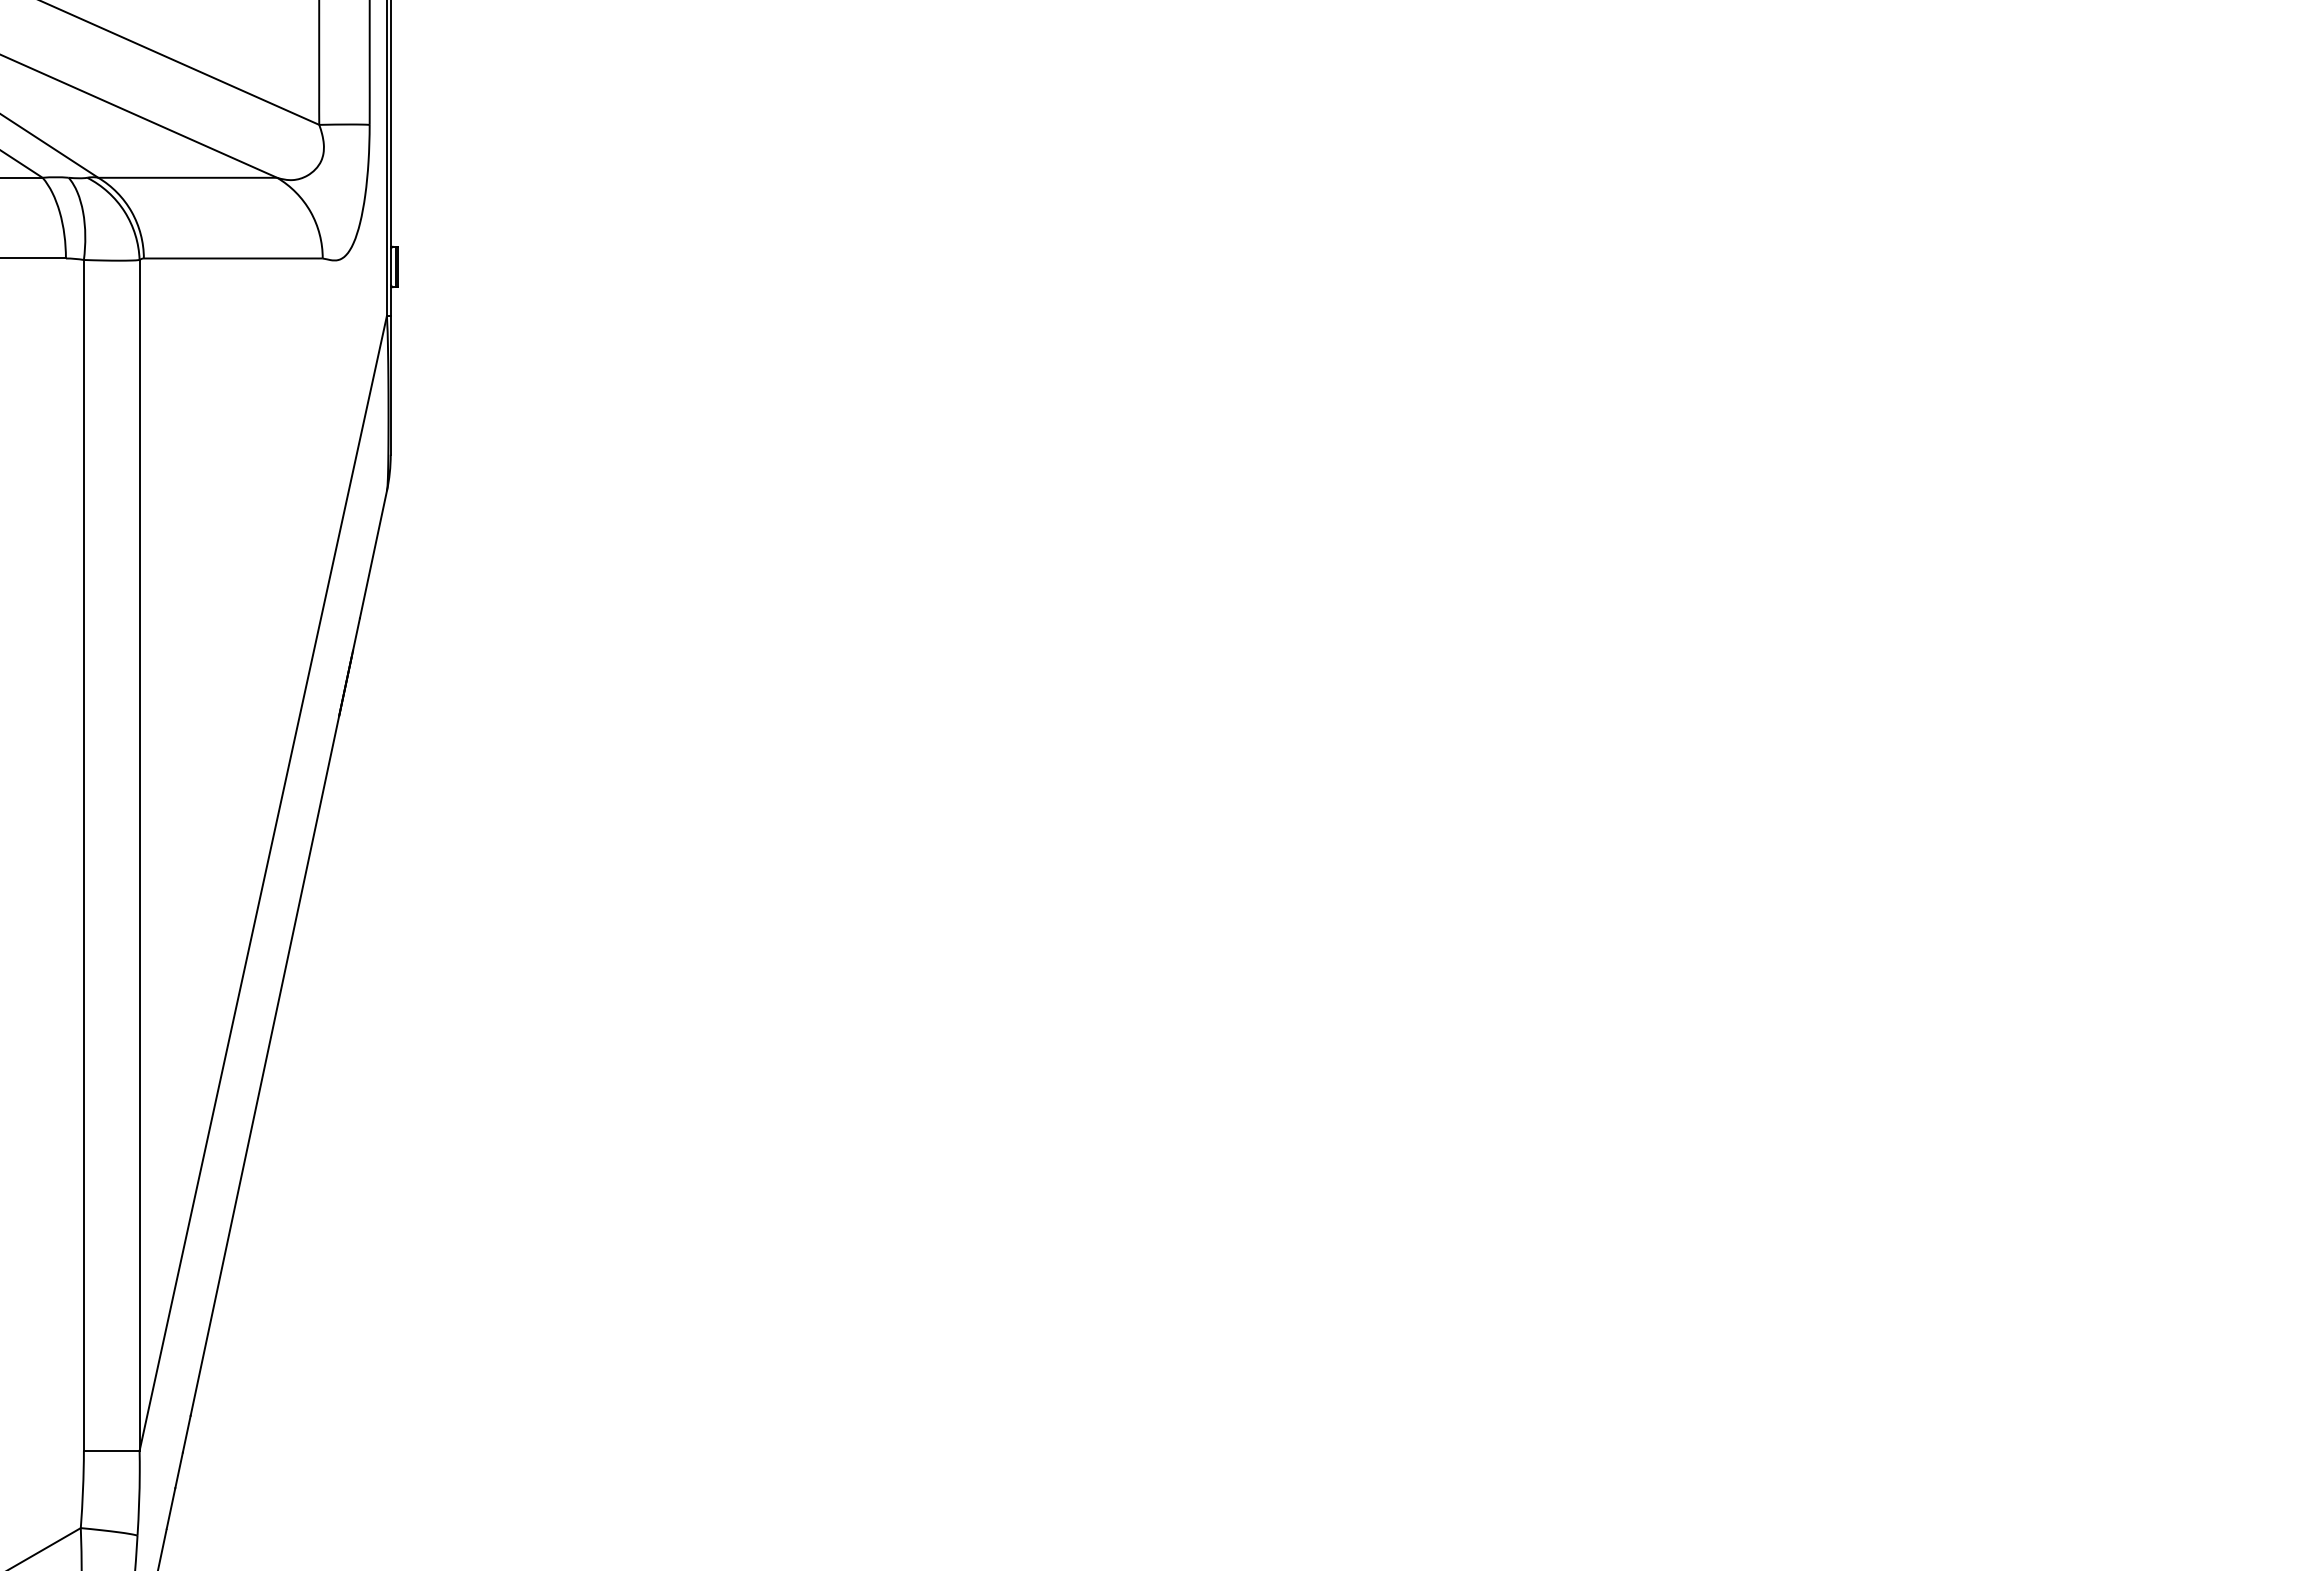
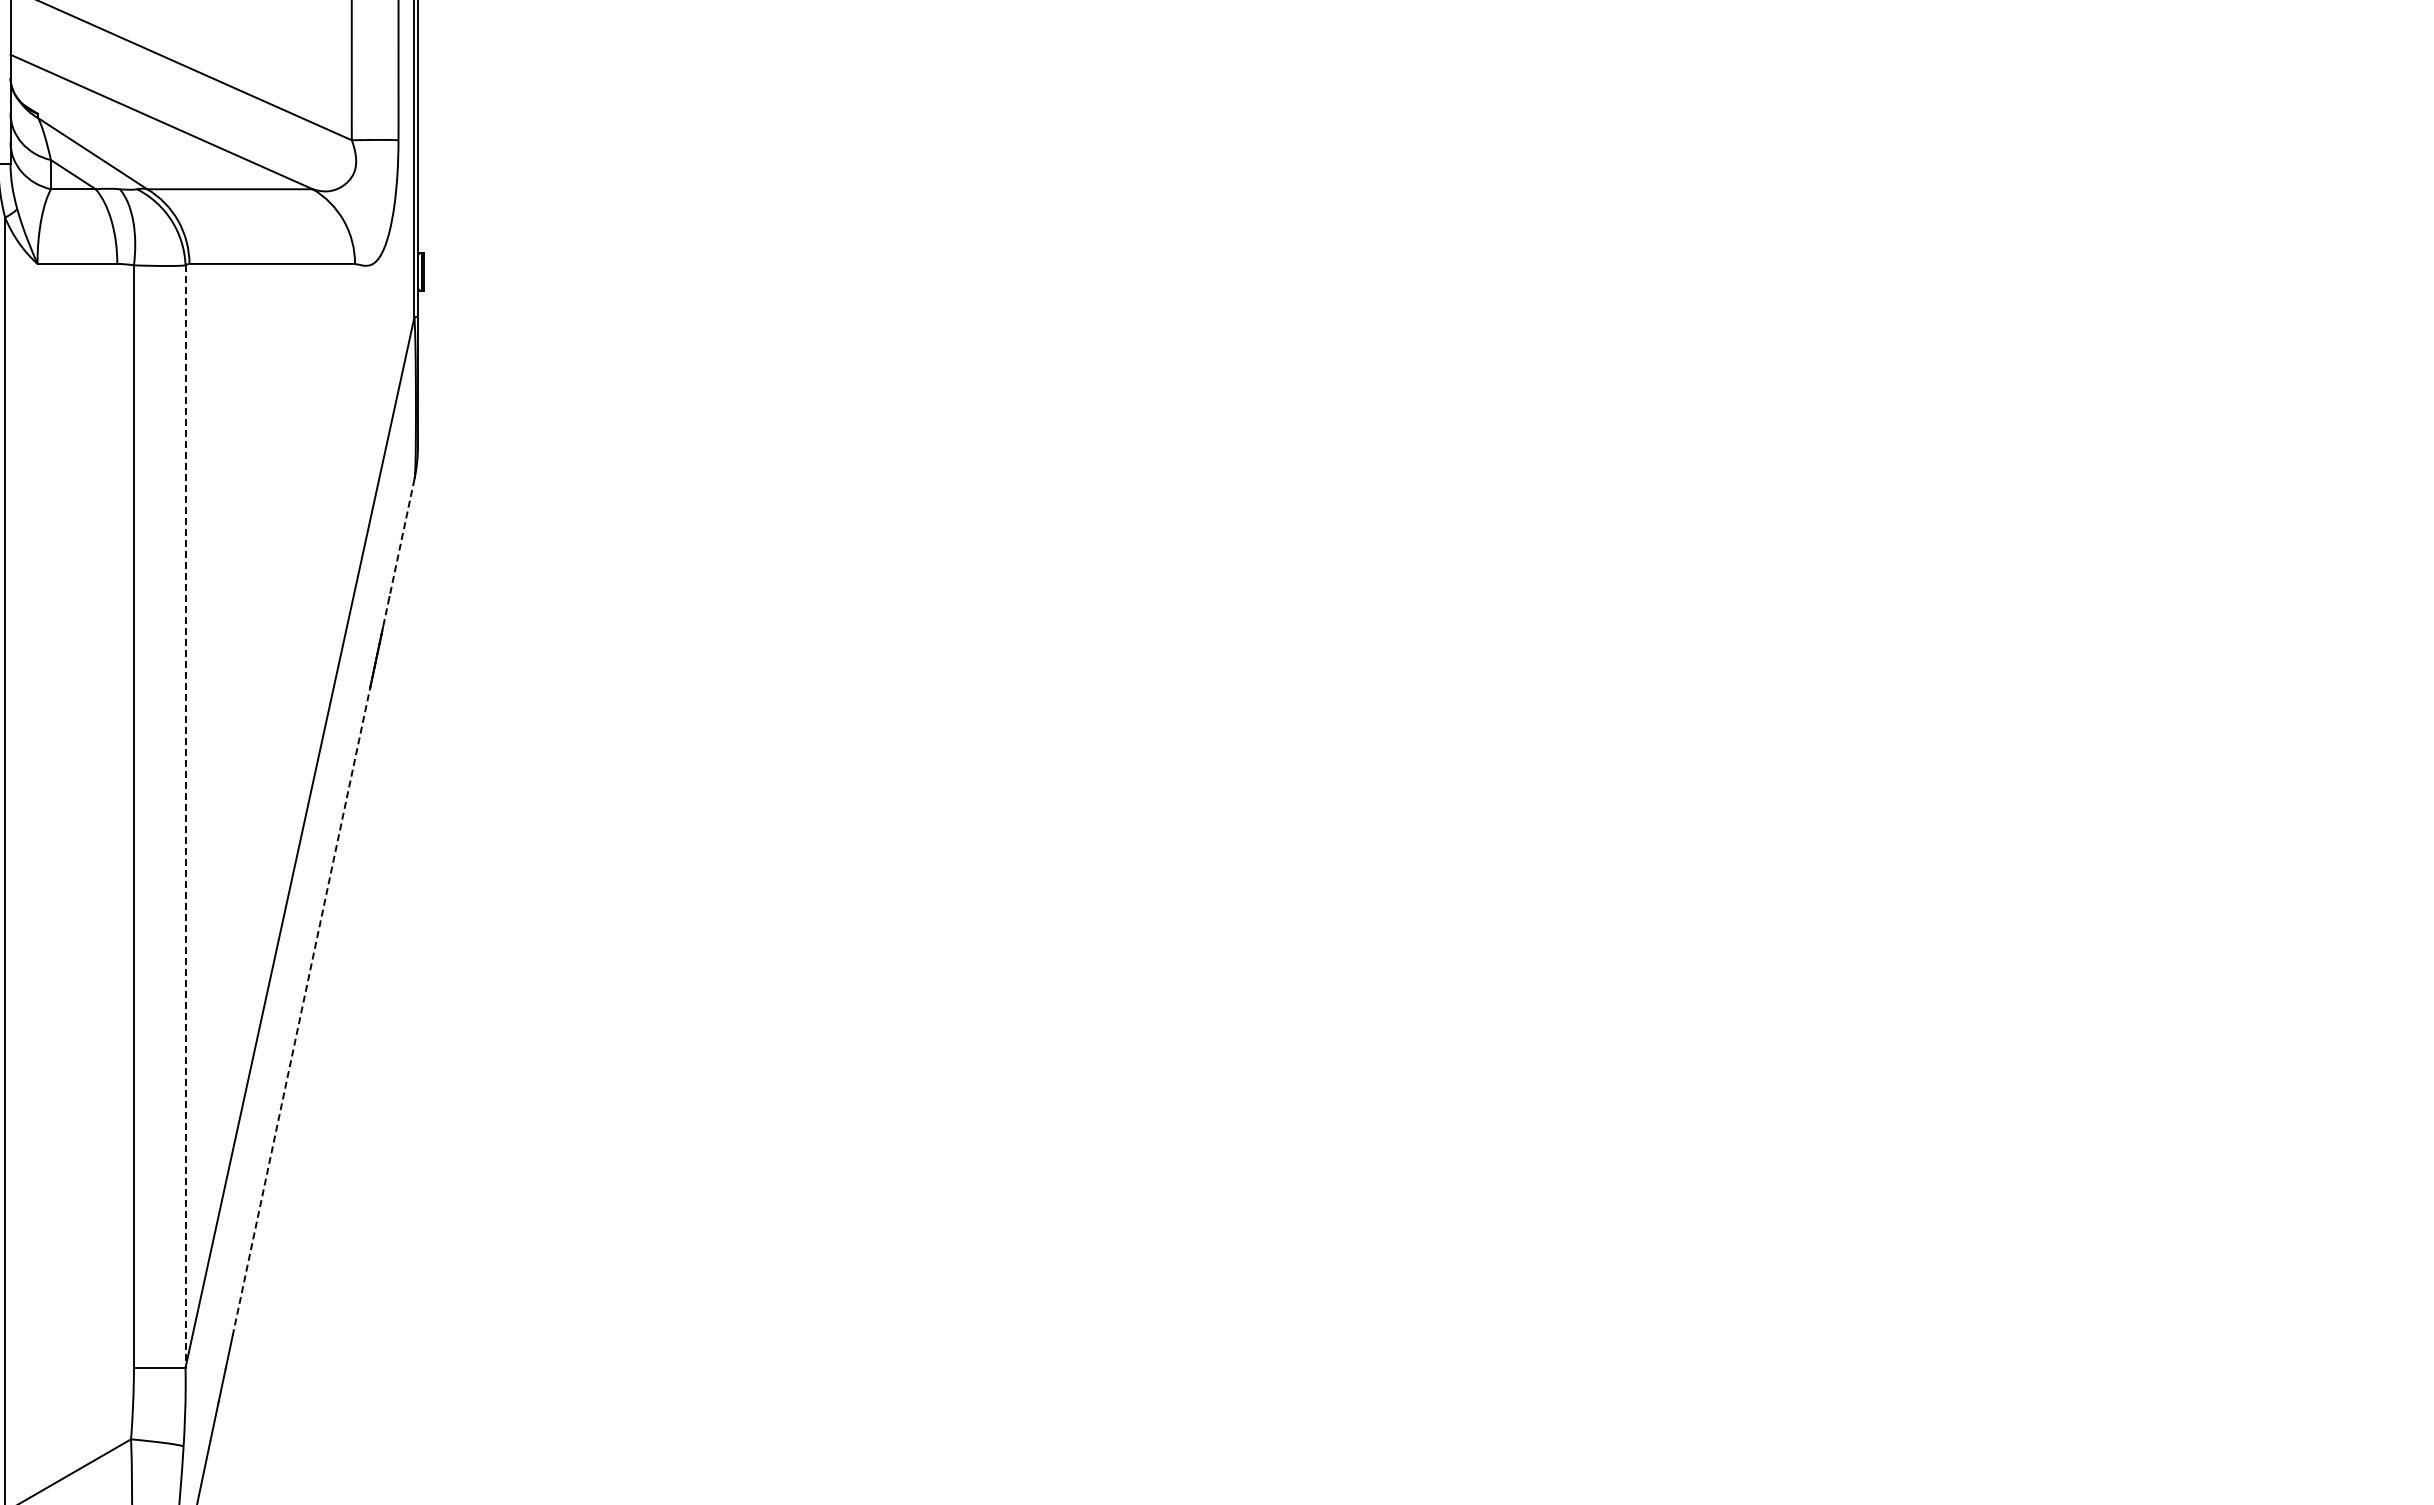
line: (139, 856) -> (185, 817), solid -> dashed
line: (288, 953) -> (323, 907), solid -> dashed

